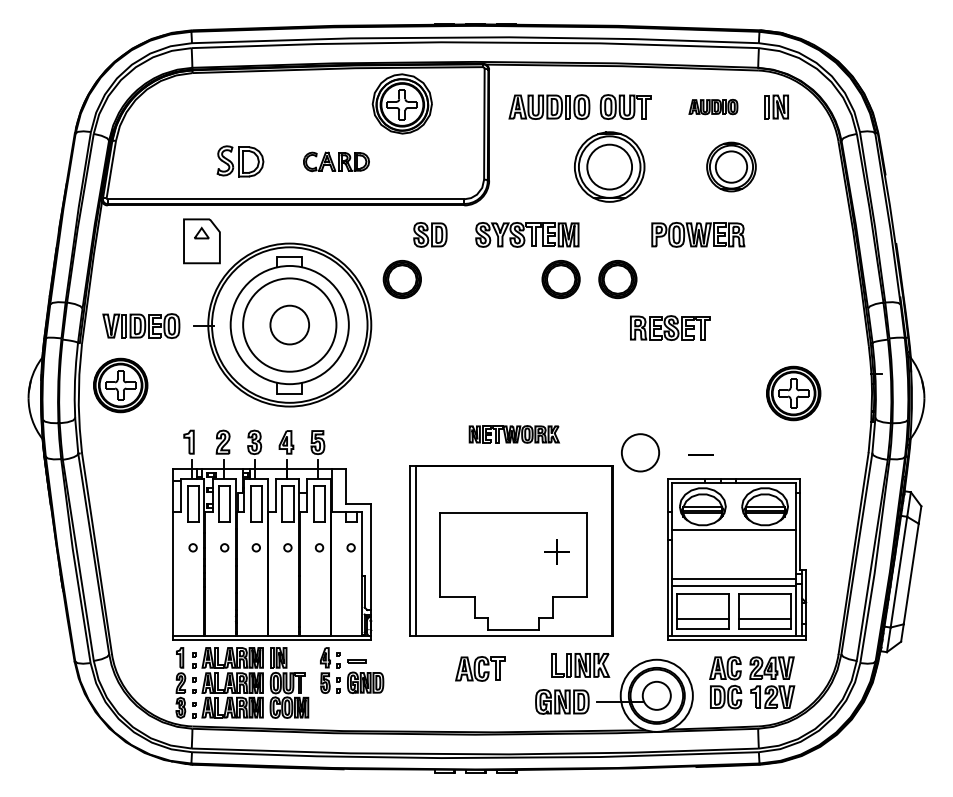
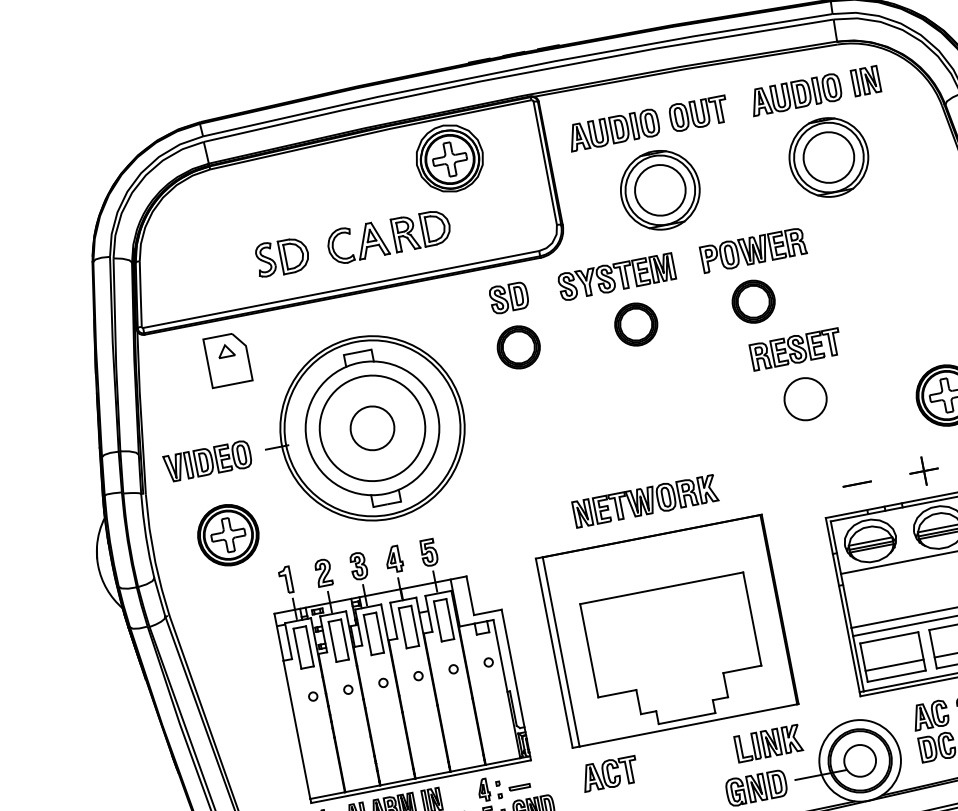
part: (713, 106) -> (795, 94), size x1.67
part: (336, 161) -> (389, 236), size x1.67
part: (609, 166) -> (660, 189), moved
part: (731, 166) -> (828, 156), size x1.43
part: (698, 234) -> (753, 249), moved
part: (201, 241) -> (227, 360), moved
part: (401, 279) -> (517, 347), moved
part: (560, 279) -> (635, 324), moved
part: (617, 279) -> (753, 301), moved
part: (120, 385) -> (228, 535), moved
part: (514, 434) -> (645, 501), size x1.43
part: (640, 452) -> (805, 398), moved
part: (556, 551) -> (923, 470), moved
part: (480, 668) -> (609, 773), moved

